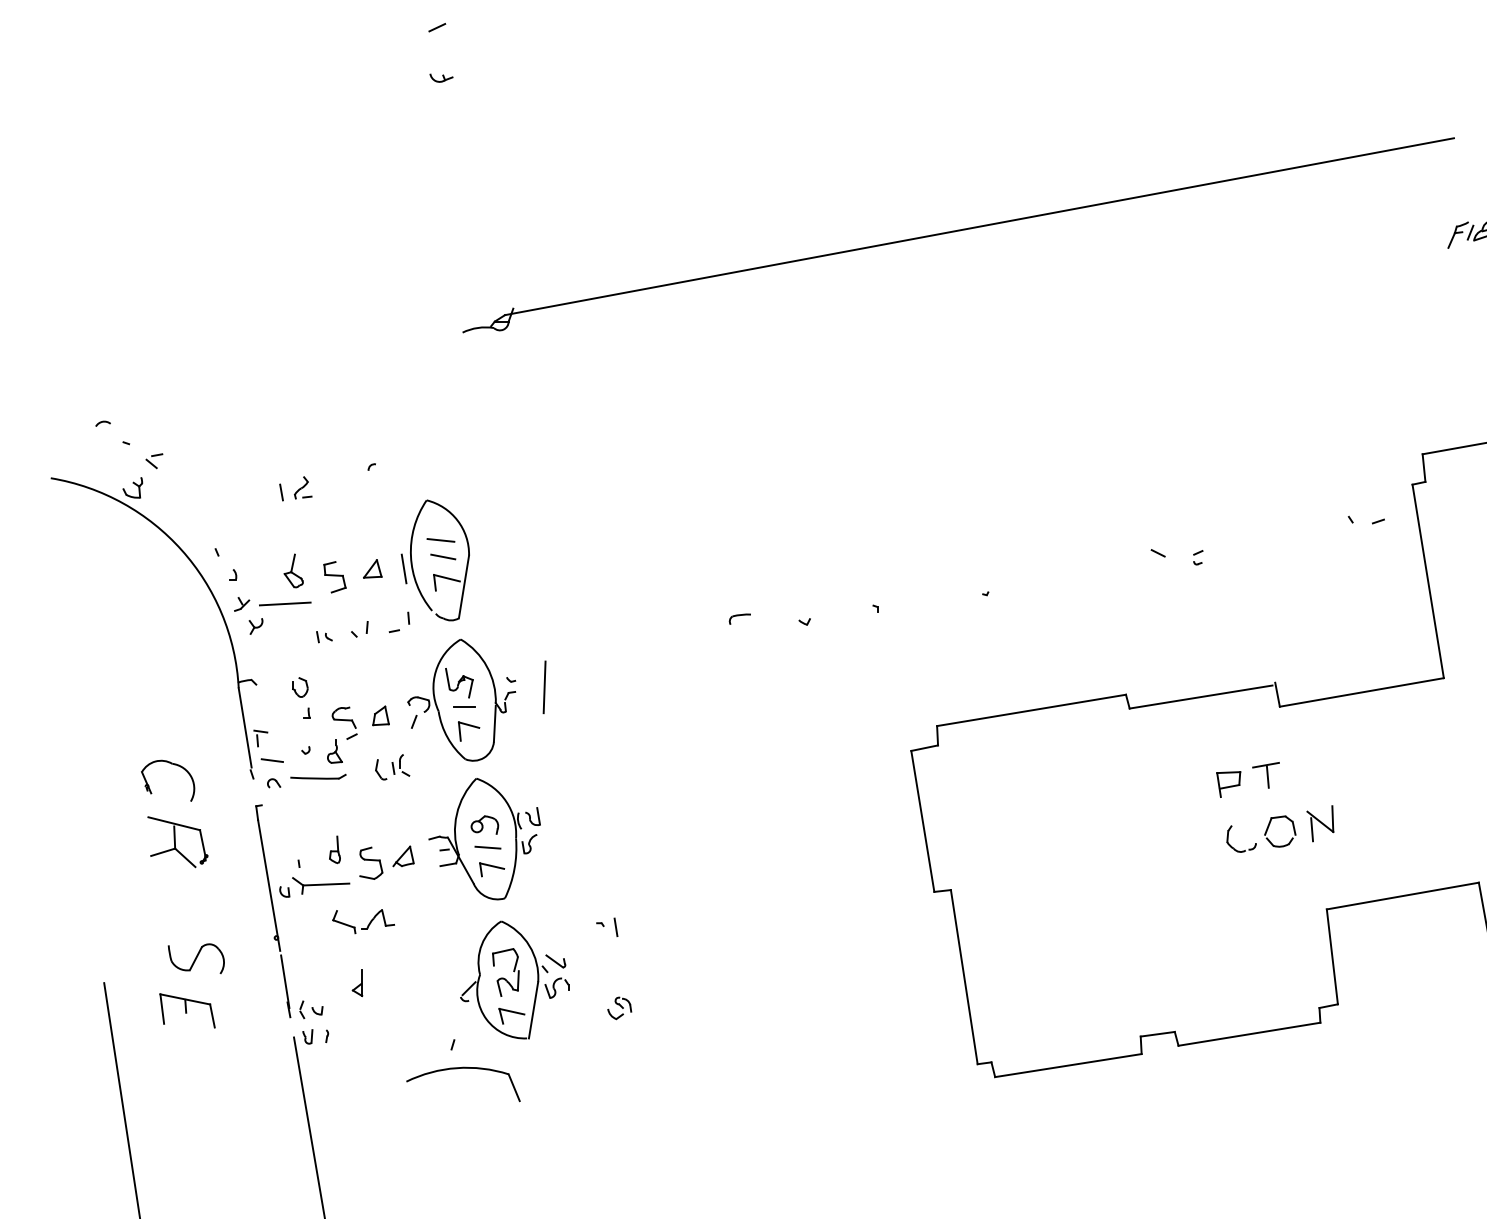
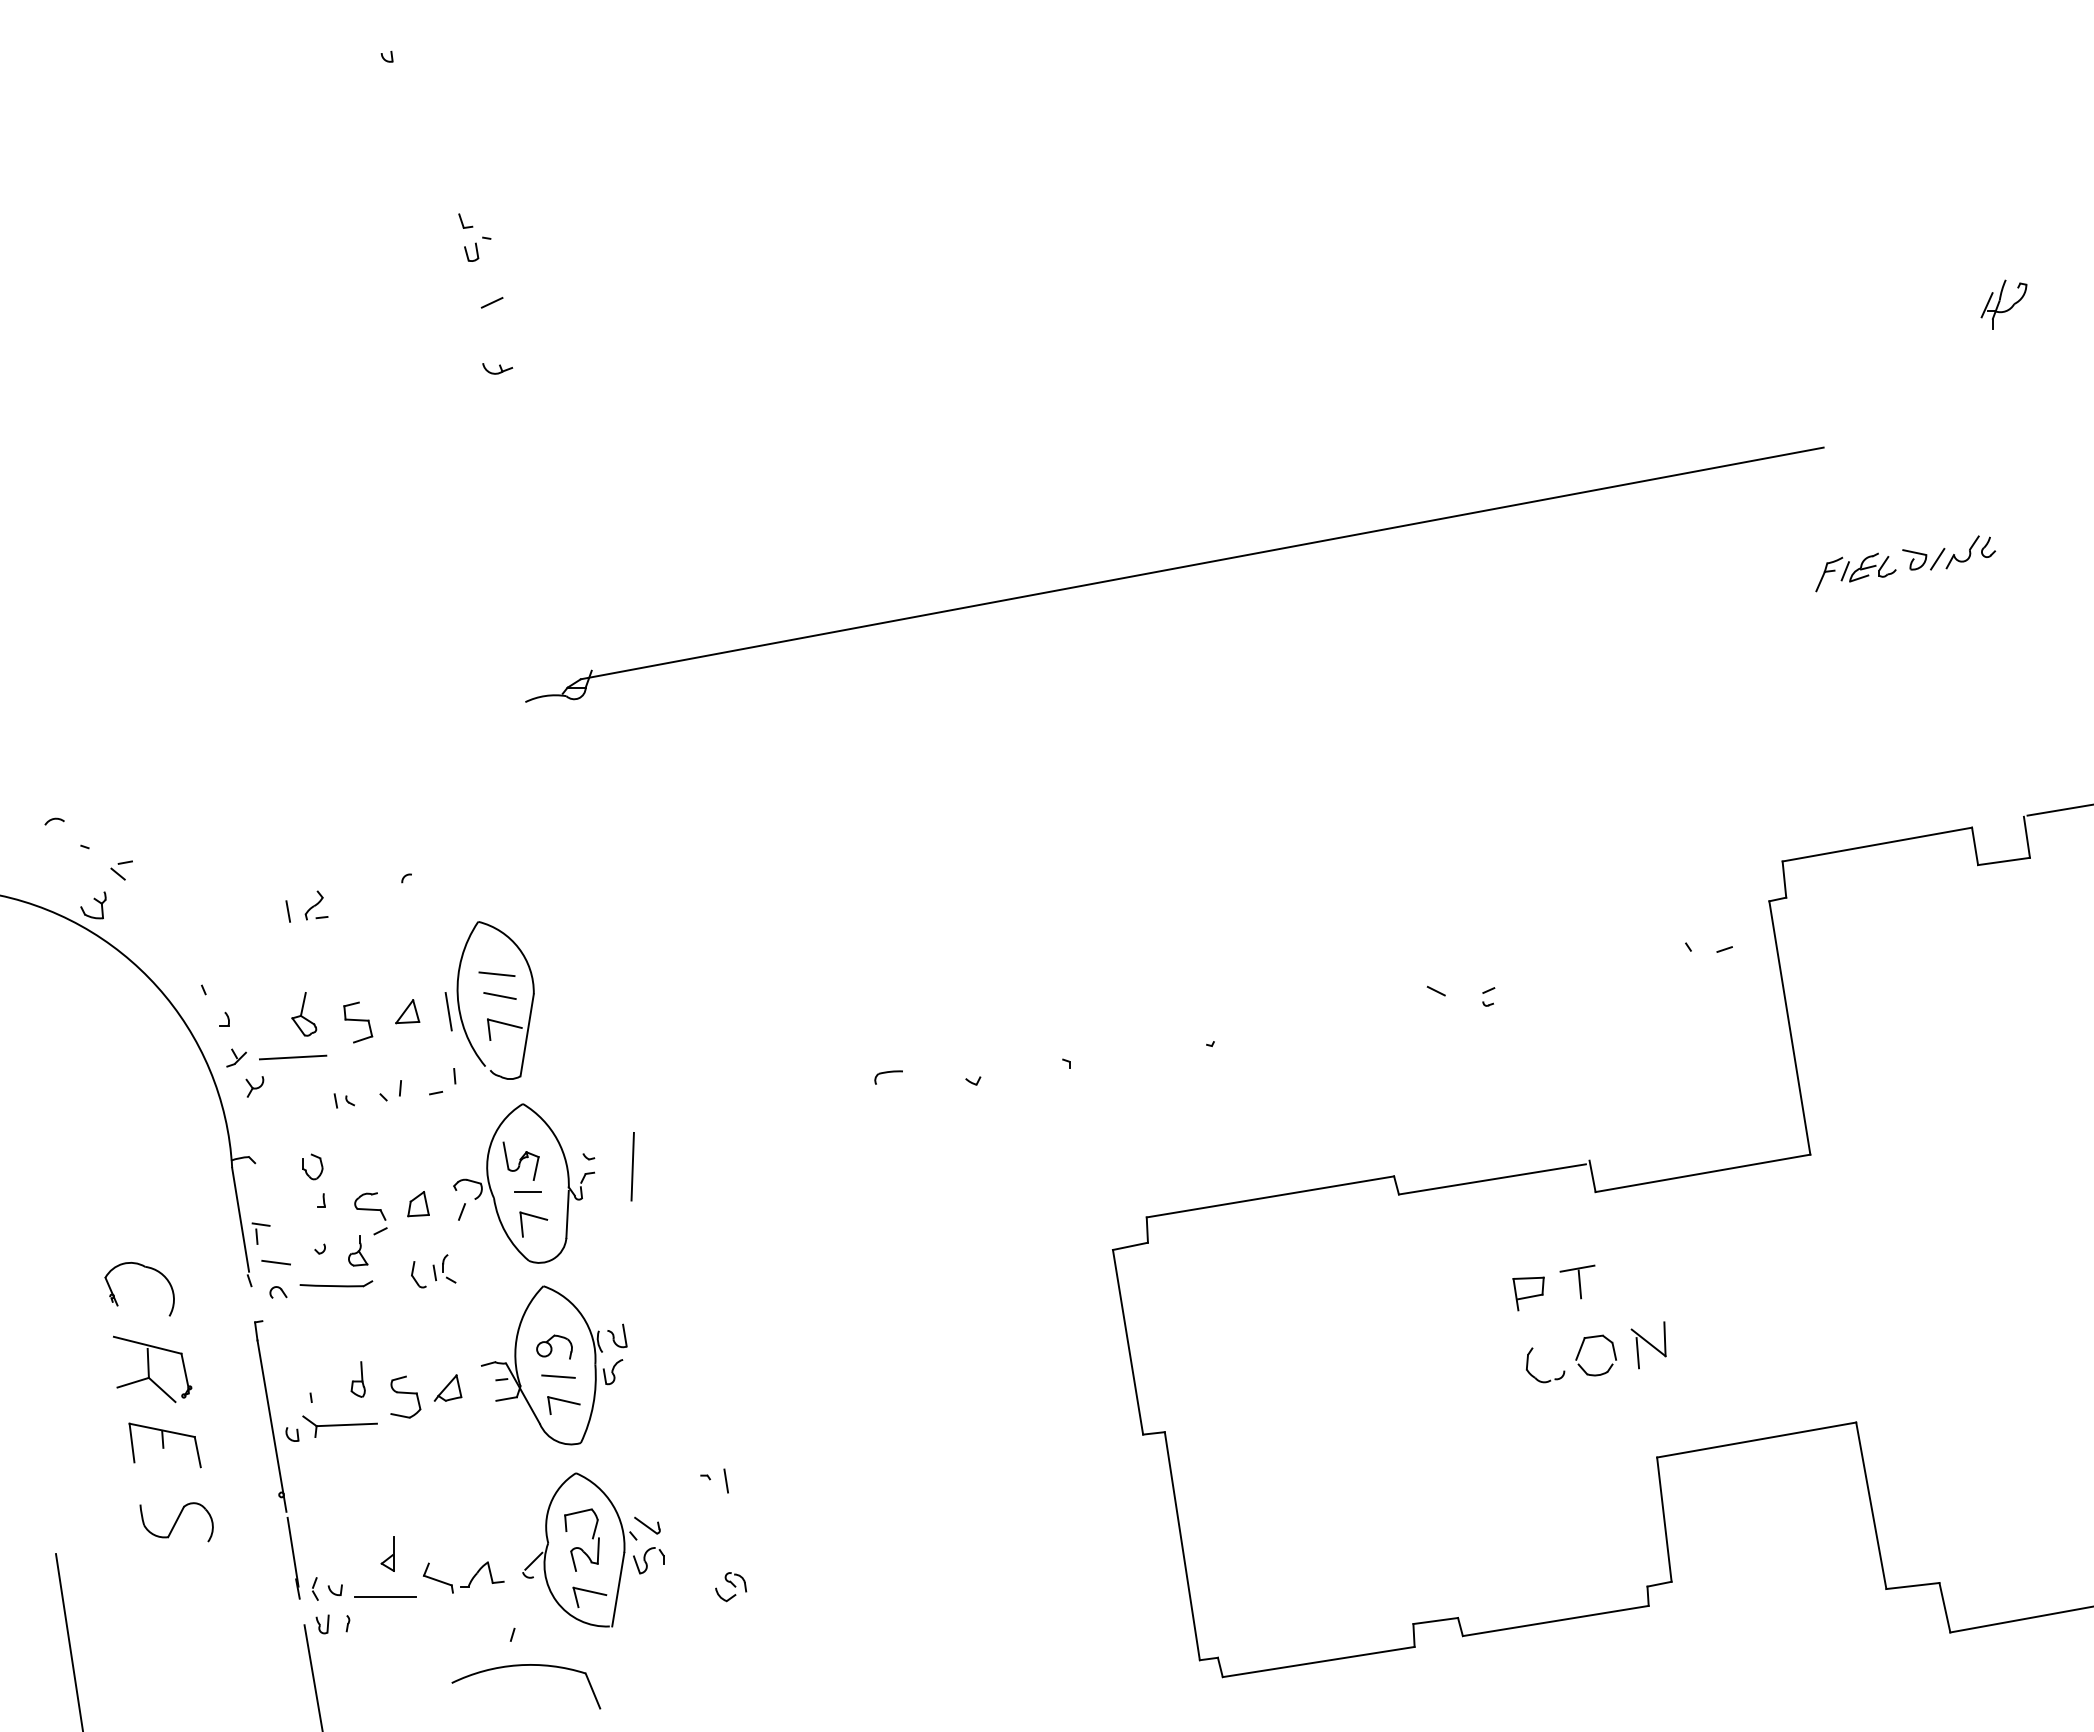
part: (368, 923) -> (470, 1580), moved
part: (187, 1010) -> (164, 1445), moved
line: (355, 1016) -> (385, 1597), added

